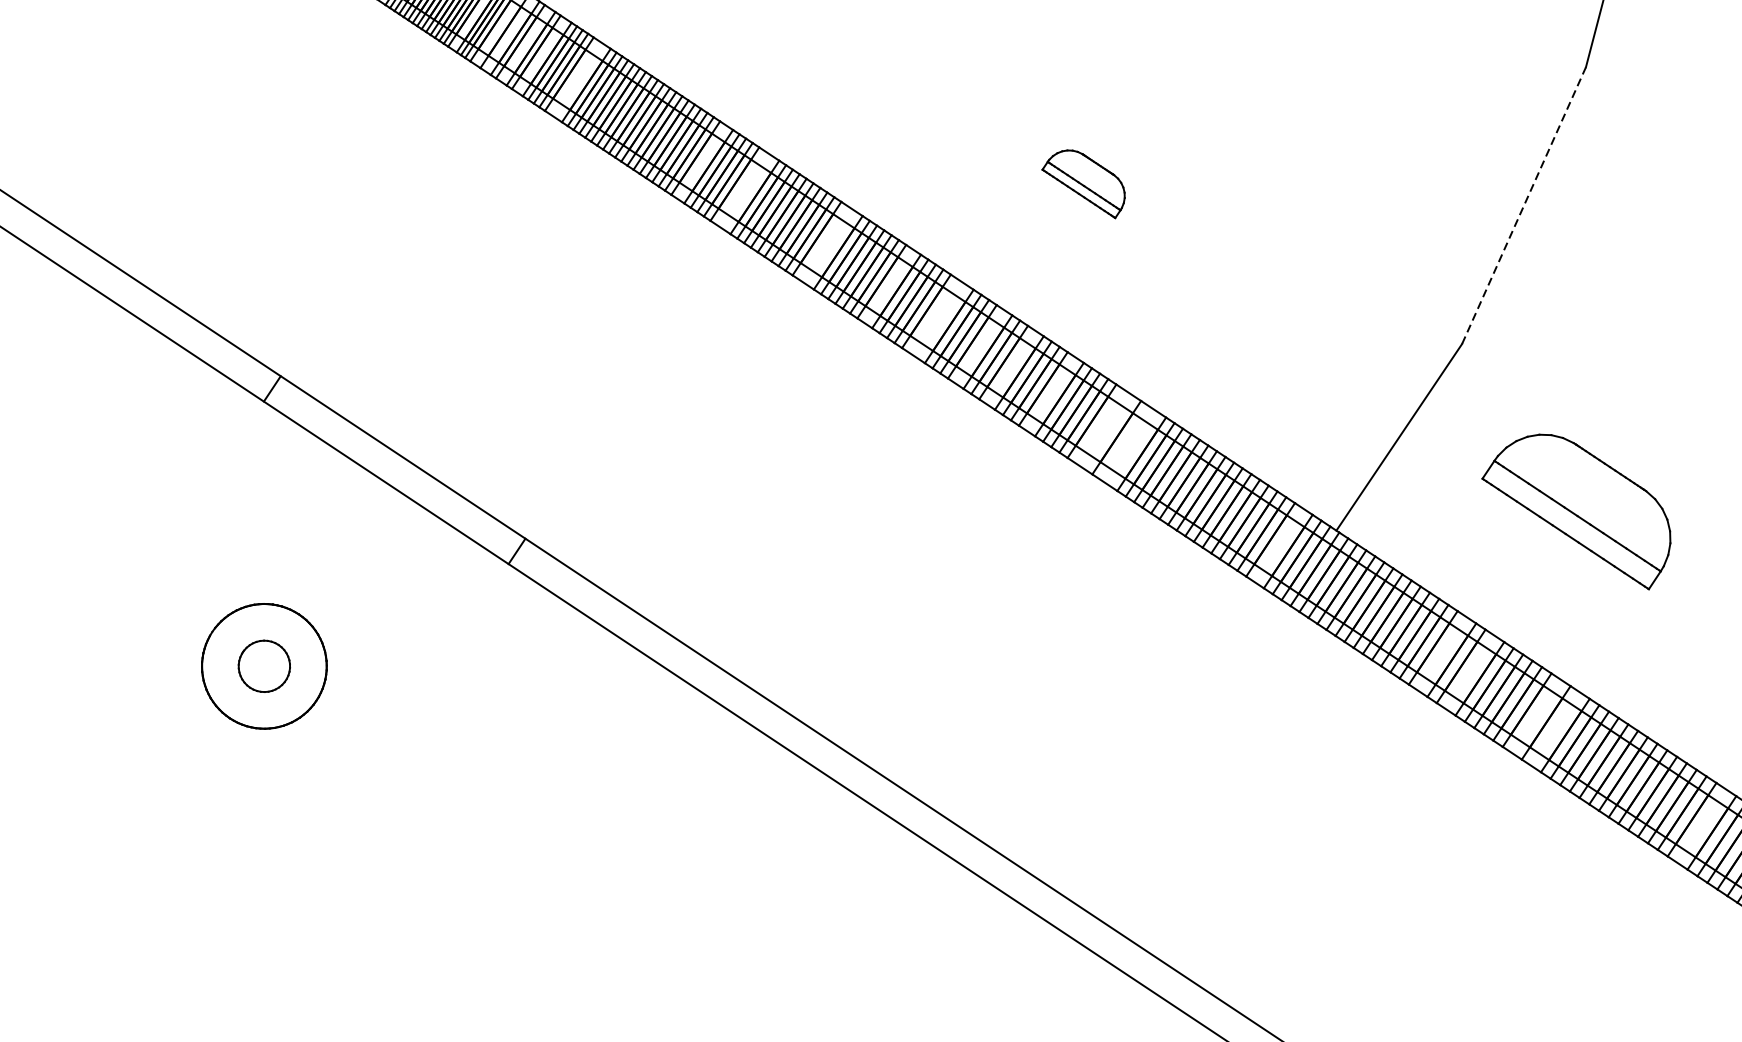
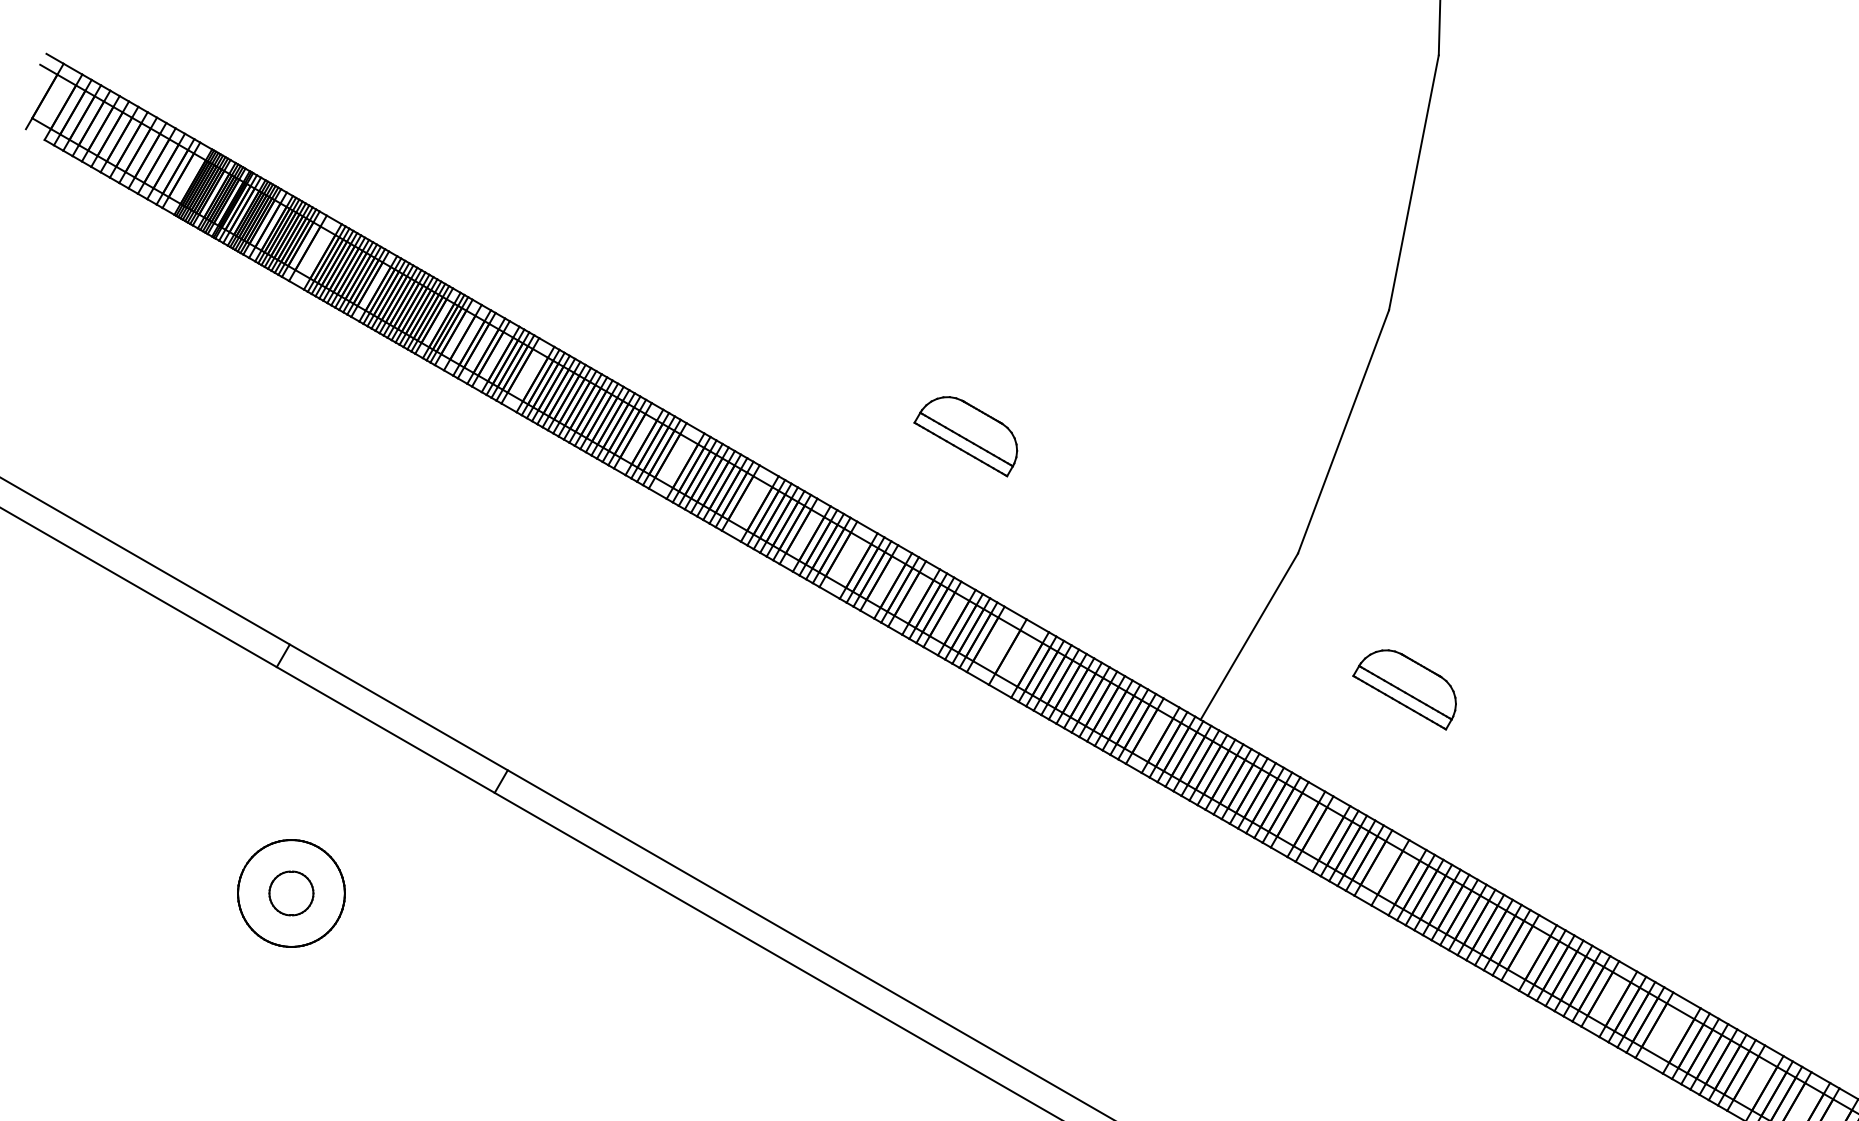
part: (1083, 183) -> (965, 436), size x1.43
line: (1523, 205) -> (1343, 431), dashed -> solid
part: (1576, 510) -> (1404, 689), size x0.62

